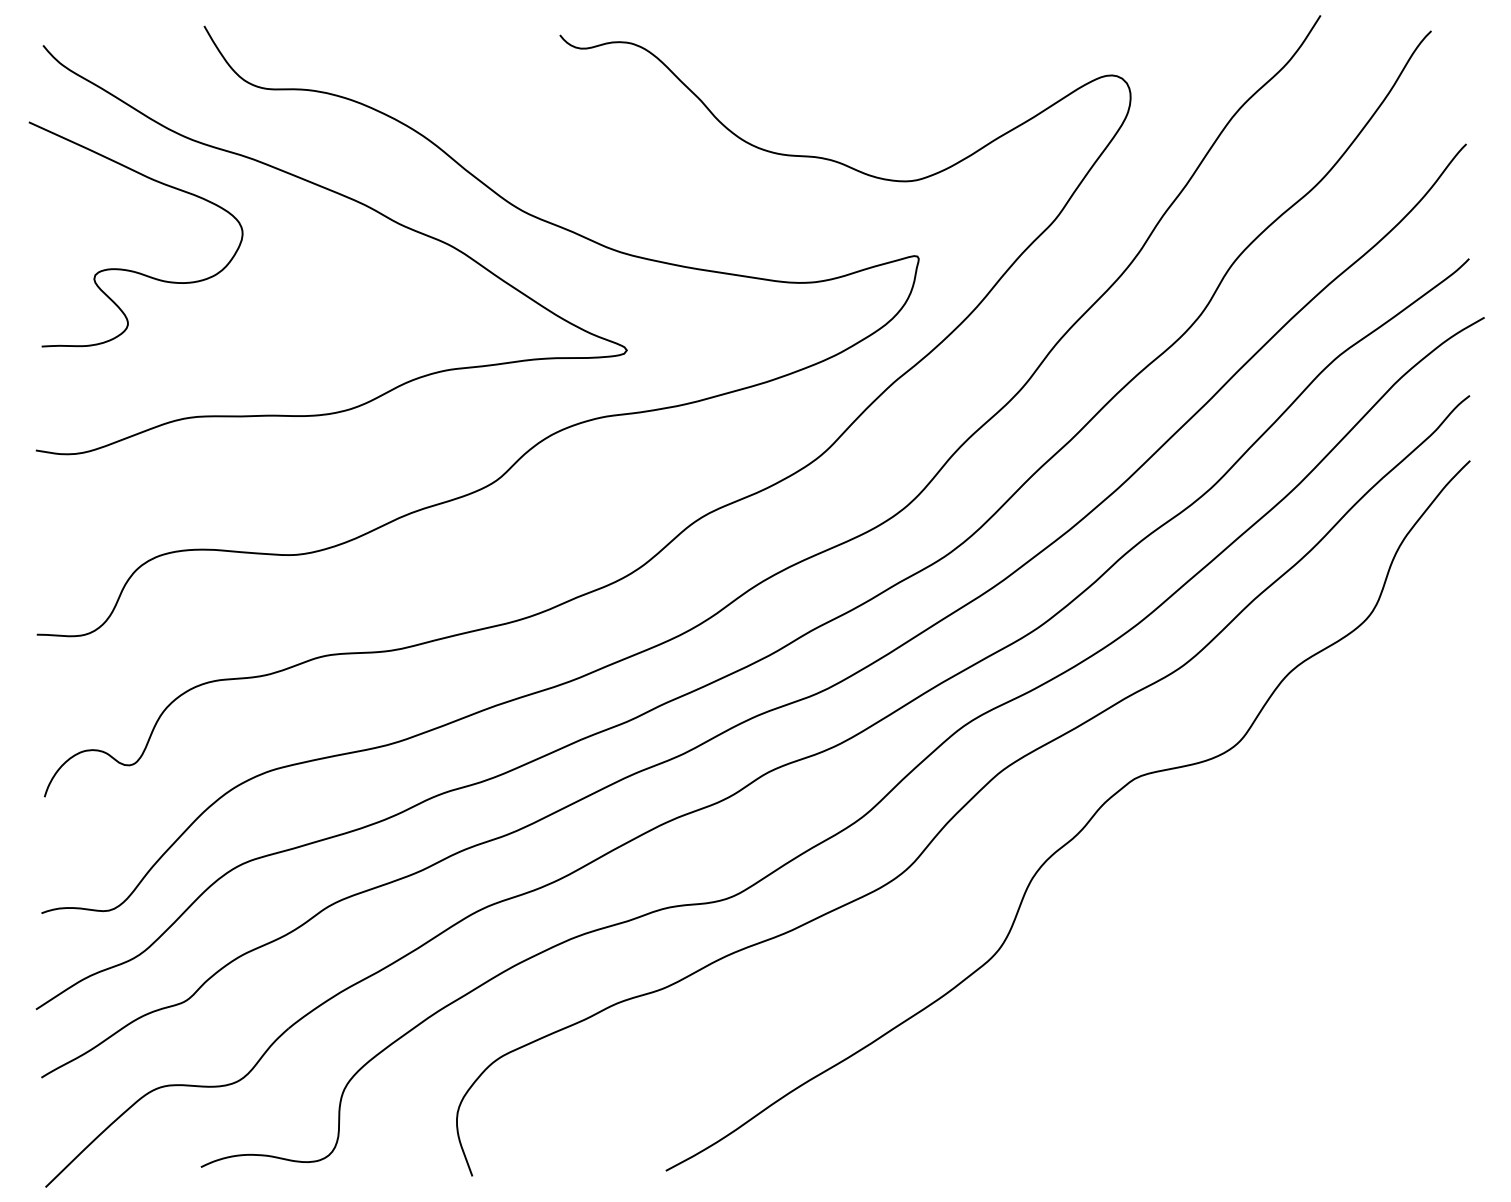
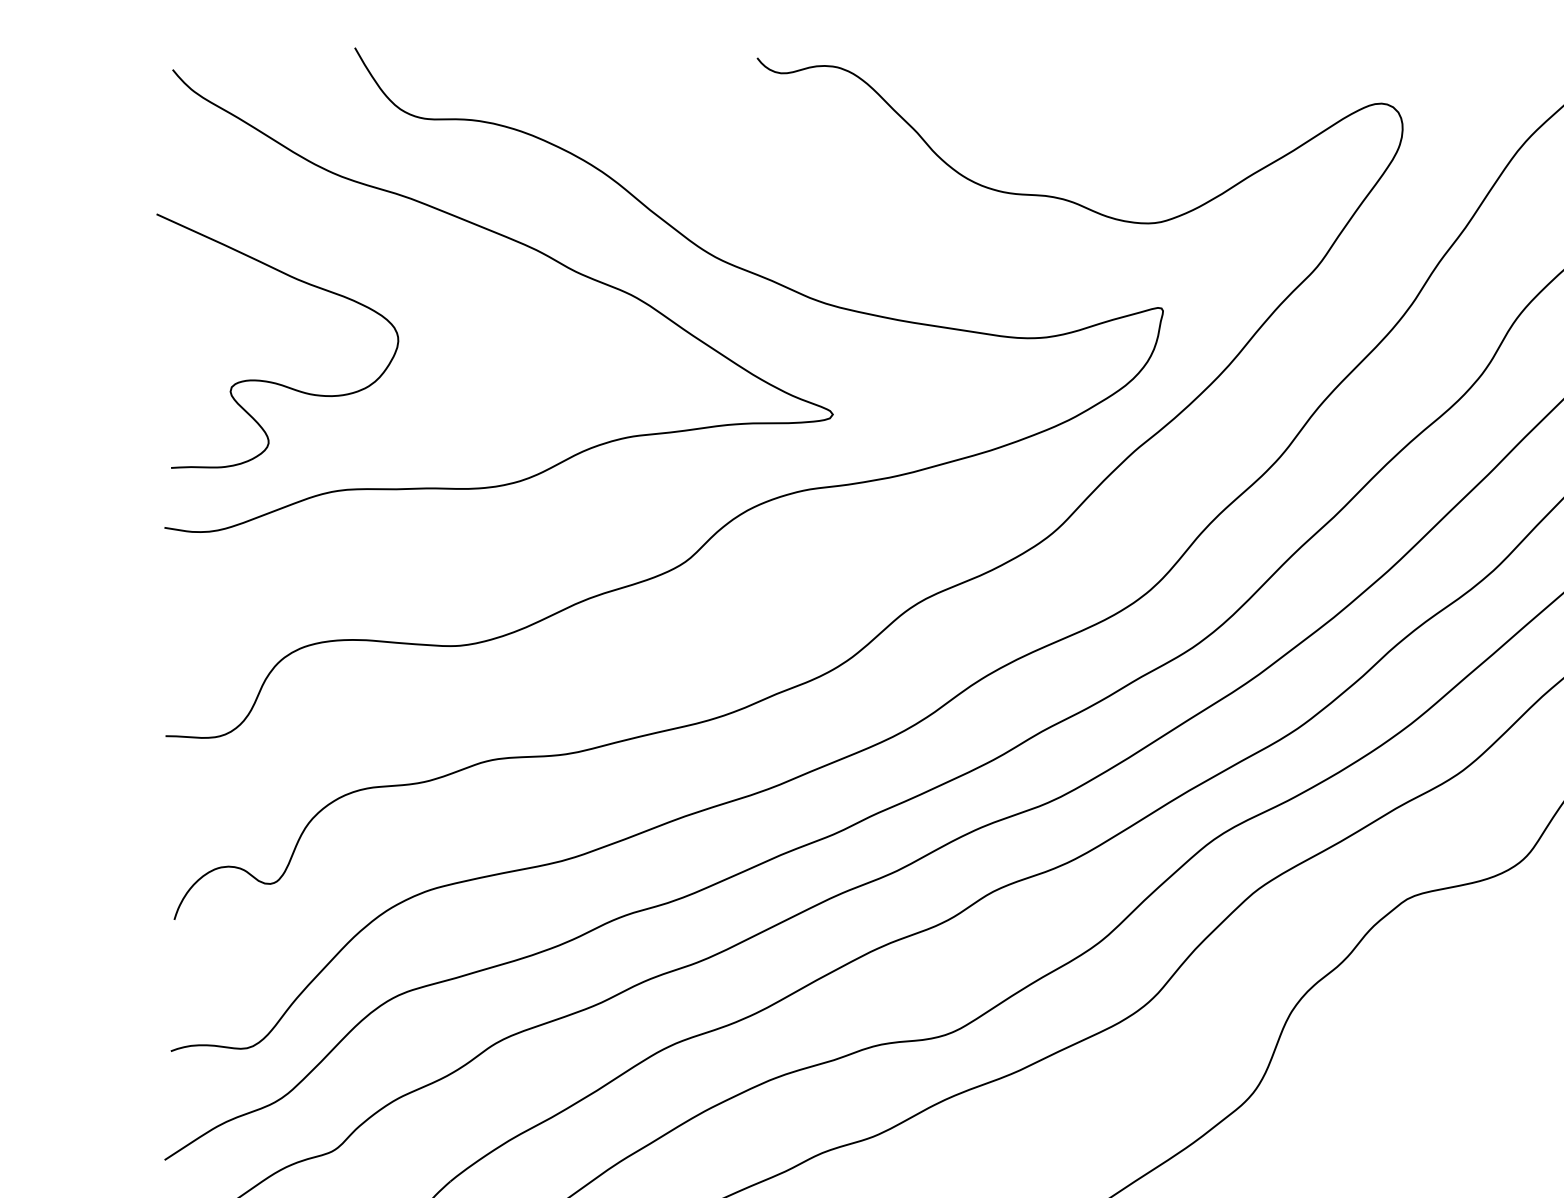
curve: (129, 269) -> (270, 380), moved

